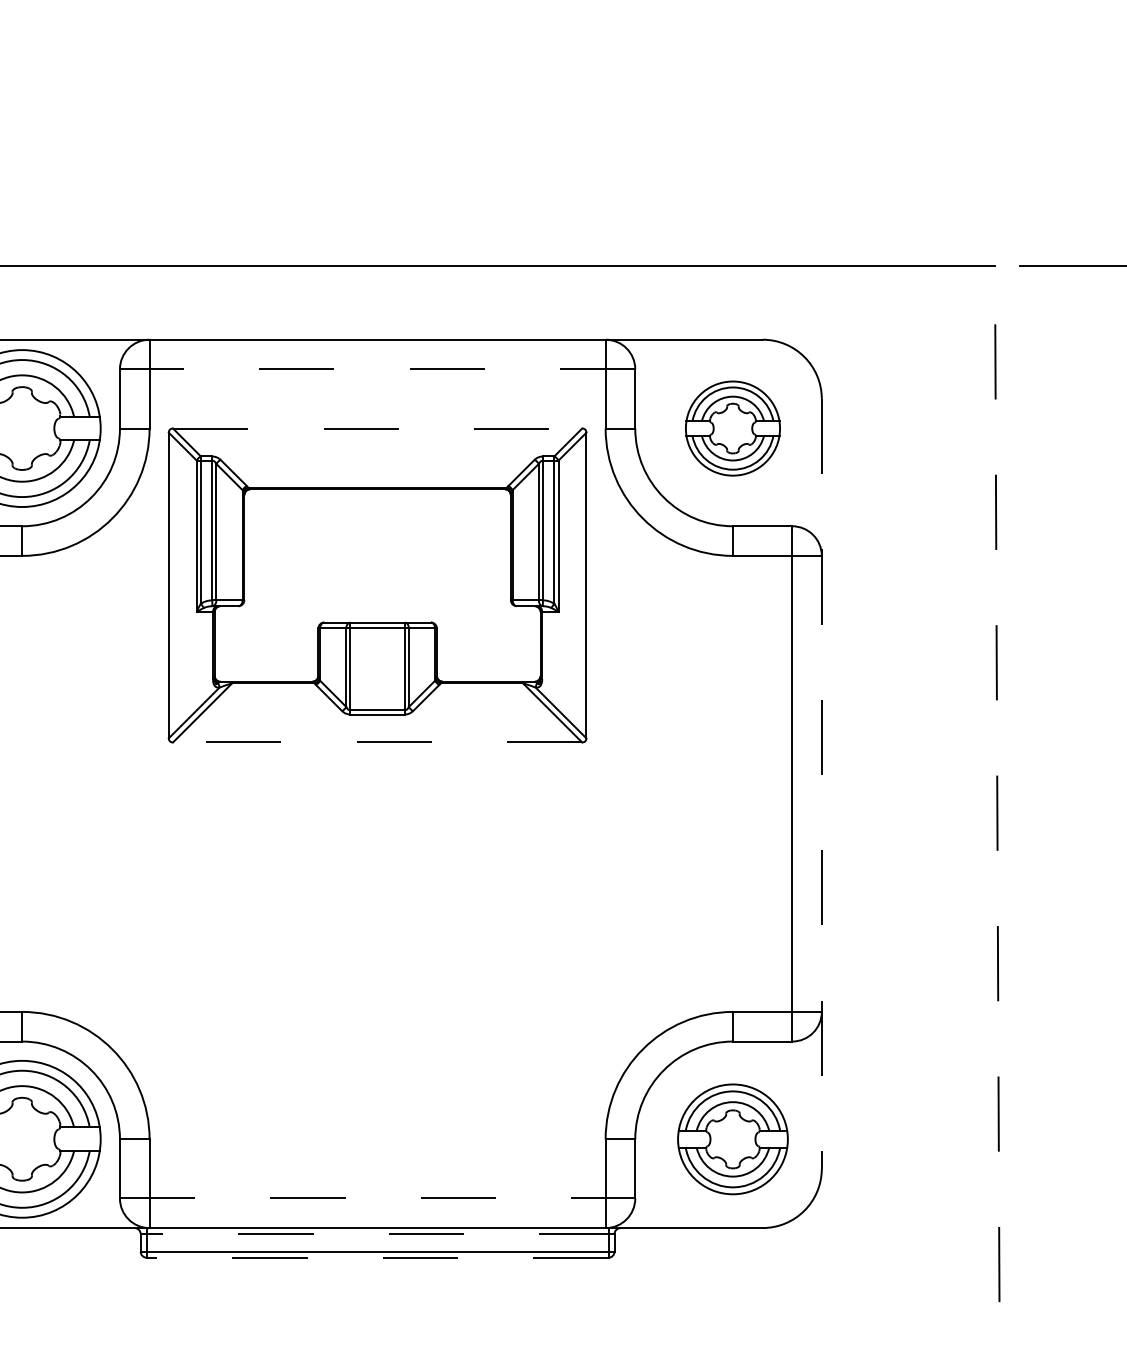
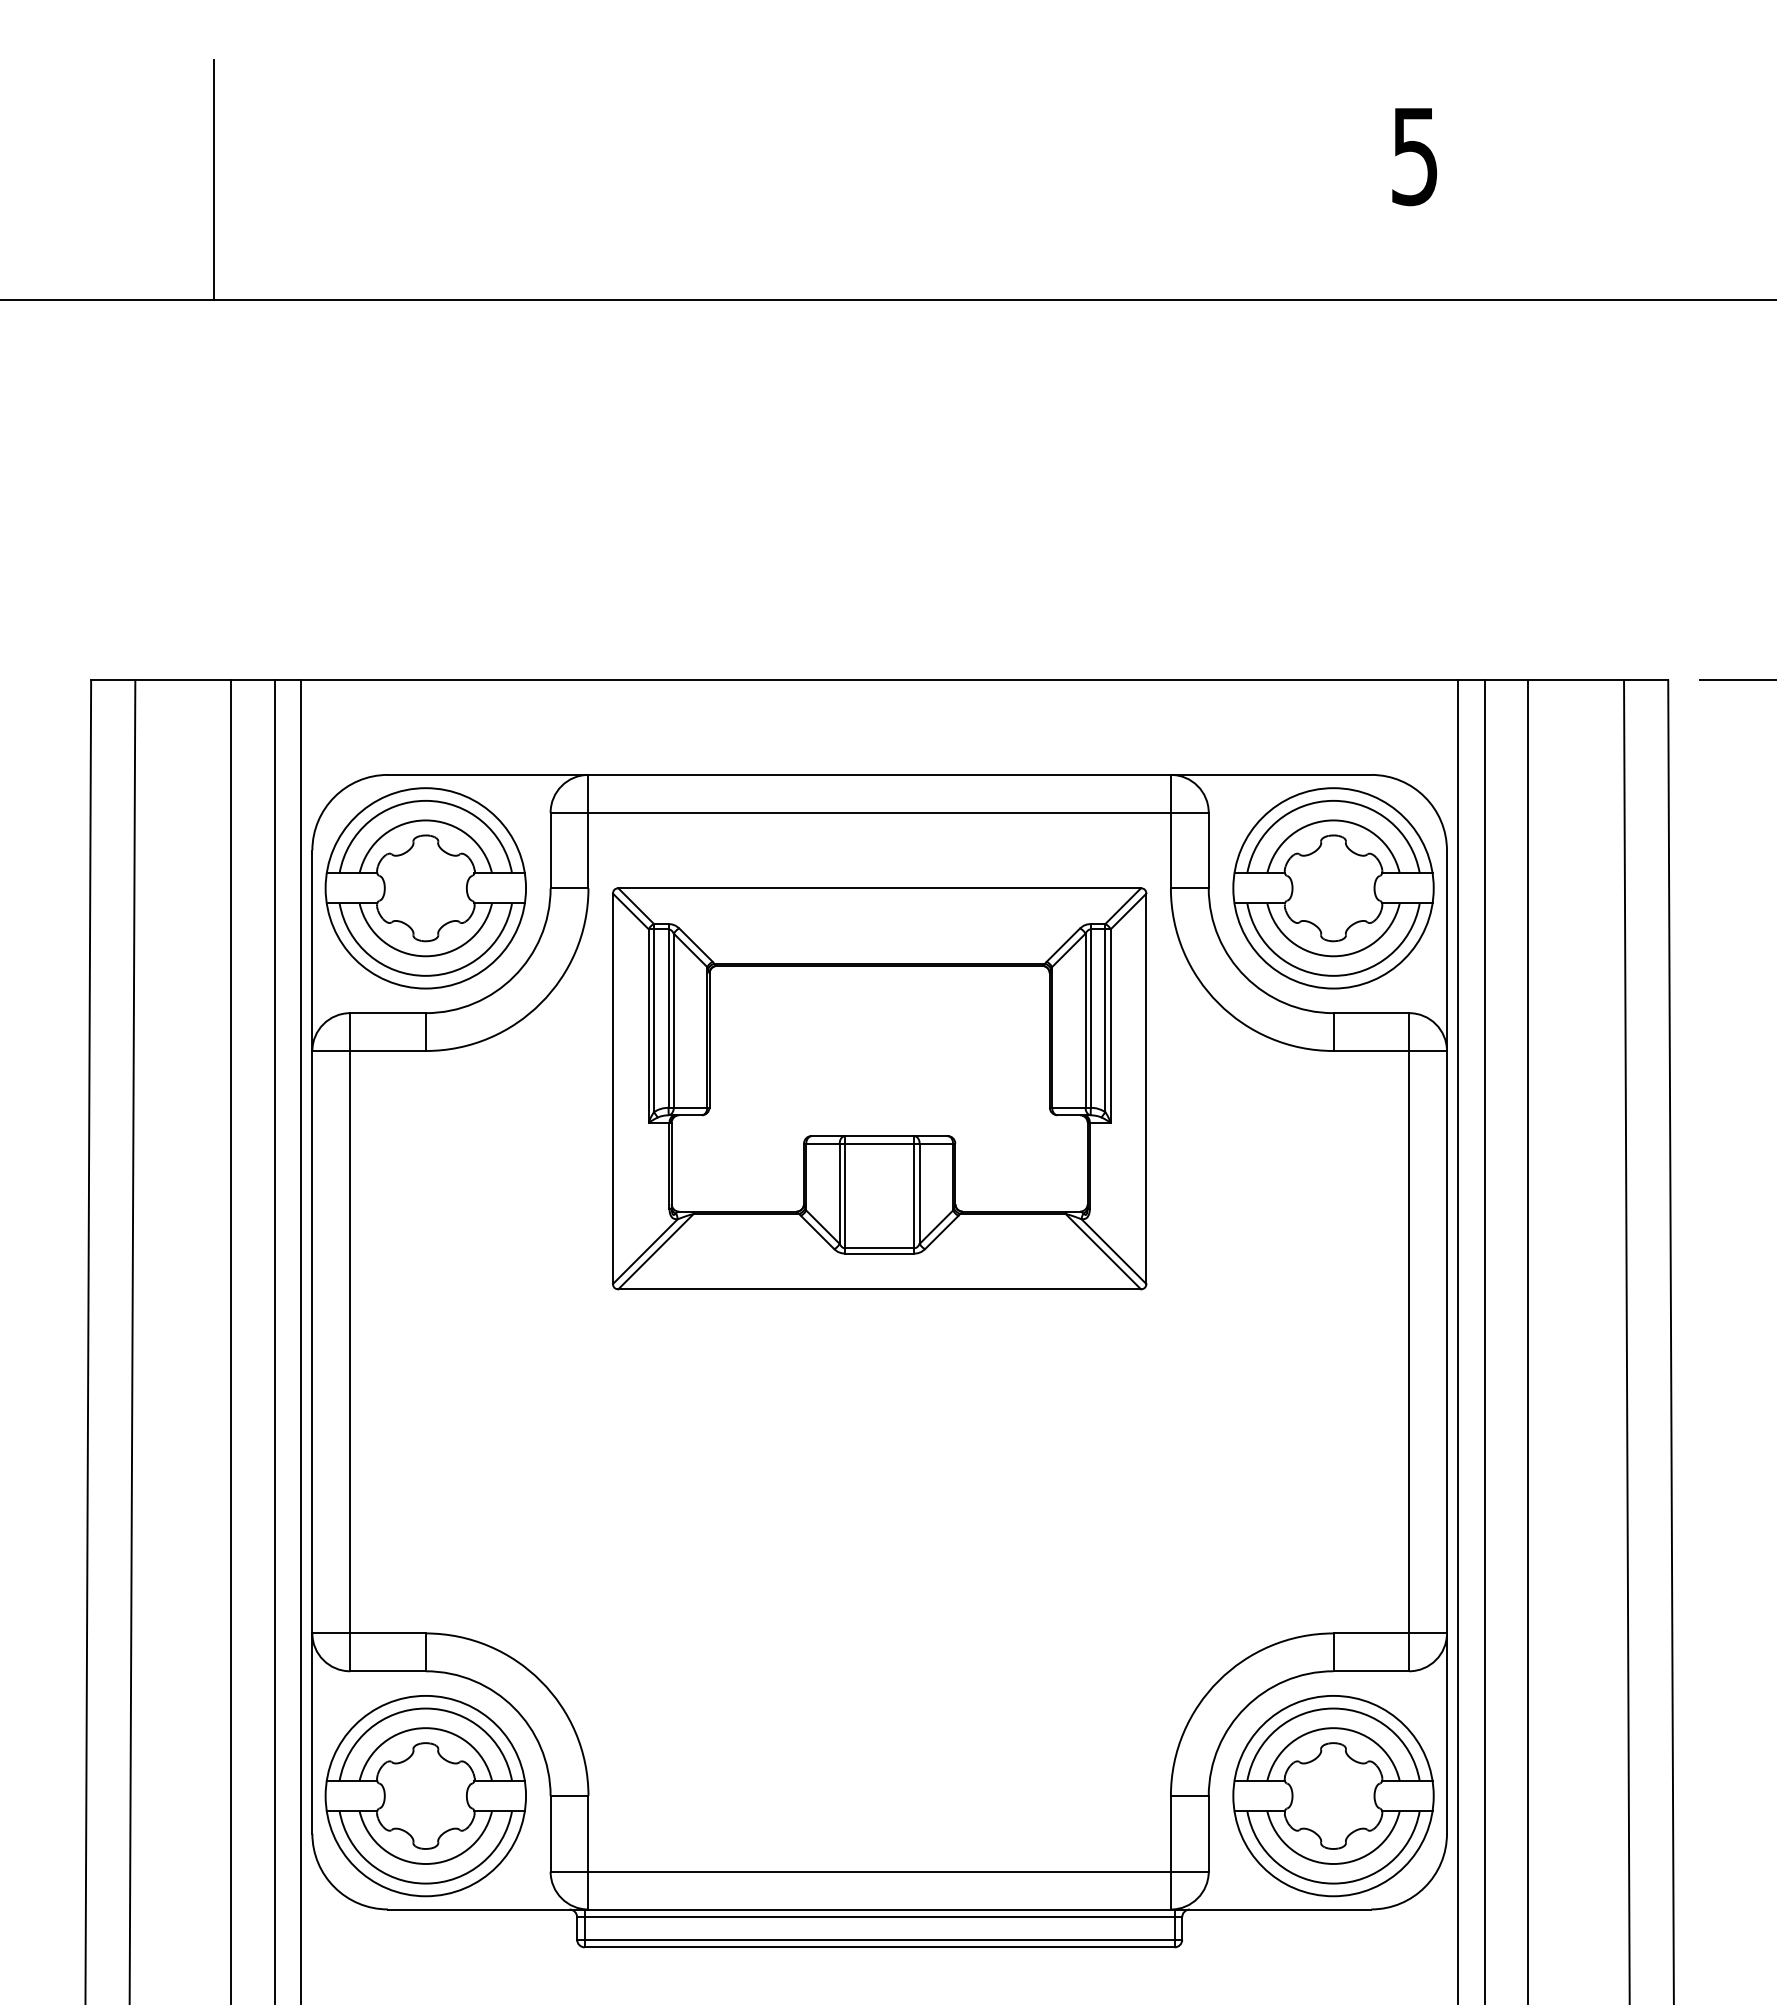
line: (377, 369) -> (879, 812), dashed -> solid
line: (378, 428) -> (880, 888), dashed -> solid
part: (732, 428) -> (1333, 888), size x1.67
line: (377, 742) -> (879, 1289), dashed -> solid
line: (821, 784) -> (1446, 1342), dashed -> solid
line: (830, 784) -> (1458, 1342), added
line: (851, 784) -> (1484, 1342), added
line: (885, 784) -> (1528, 1342), added
line: (962, 784) -> (1626, 1342), added
line: (997, 784) -> (1671, 1342), dashed -> solid
part: (732, 1139) -> (1333, 1796), size x1.43
line: (378, 1198) -> (880, 1871), dashed -> solid
line: (377, 1234) -> (879, 1917), dashed -> solid
line: (377, 1257) -> (879, 1947), dashed -> solid

